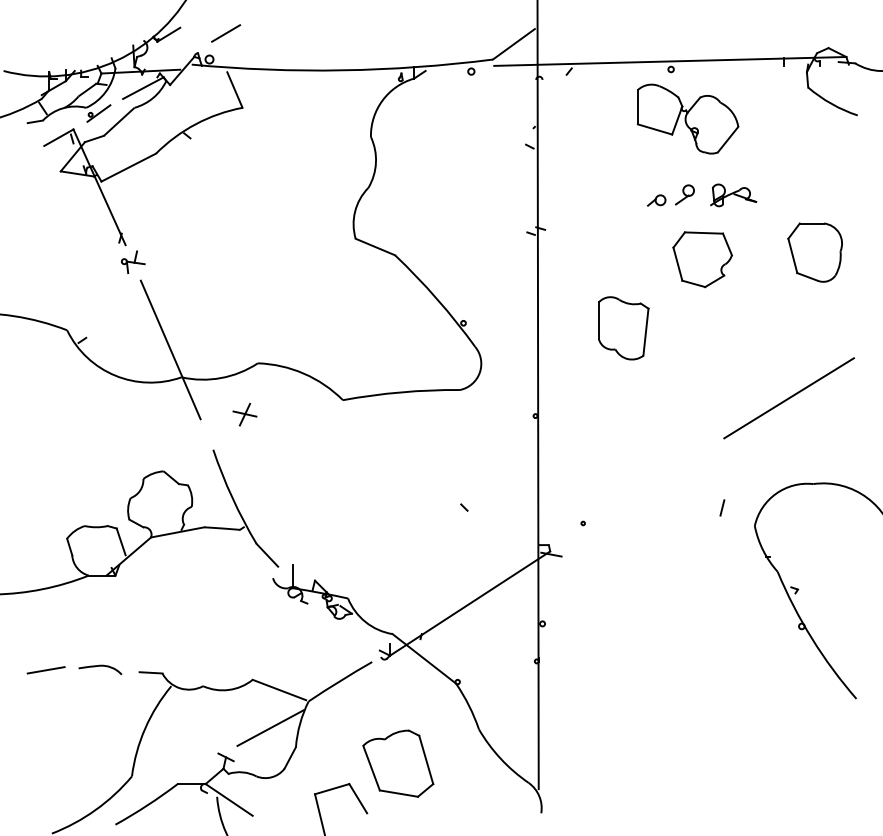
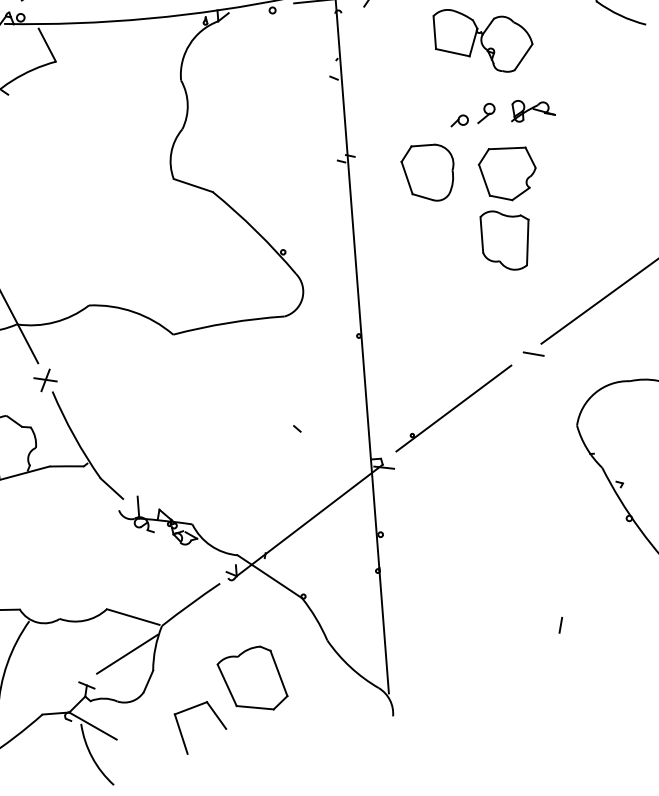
part: (814, 252) -> (427, 173), moved
part: (623, 328) -> (505, 240), moved
part: (244, 414) -> (45, 380), moved
line: (715, 448) -> (533, 354), added
line: (628, 498) -> (454, 408), added
line: (722, 507) -> (560, 624), moved

